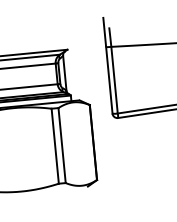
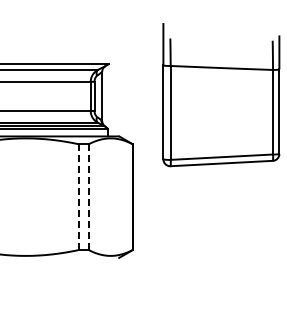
line: (61, 145) -> (88, 197), solid -> dashed
line: (55, 146) -> (79, 197), solid -> dashed

